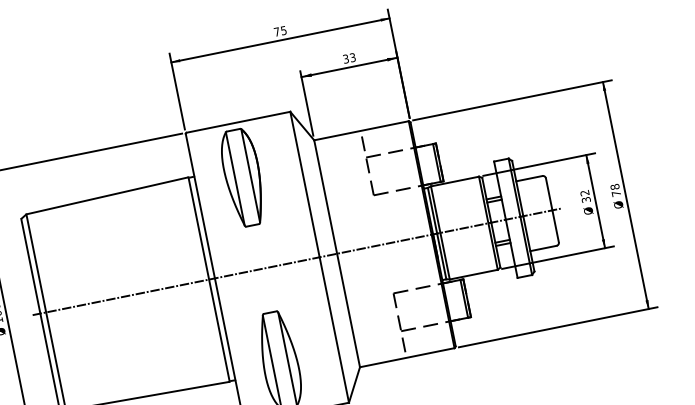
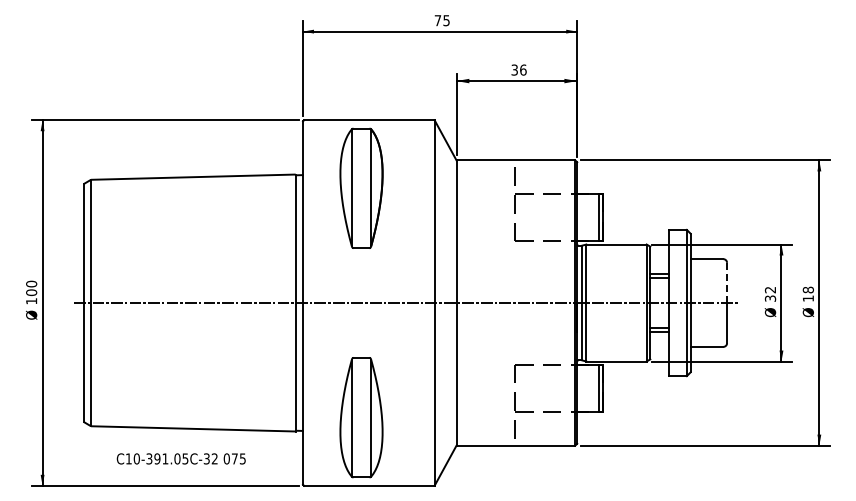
text: (352, 57) -> (523, 69), 33 -> 36
text: (616, 193) -> (808, 298), 78 -> 18
line: (549, 194) -> (727, 283), solid -> dashed

